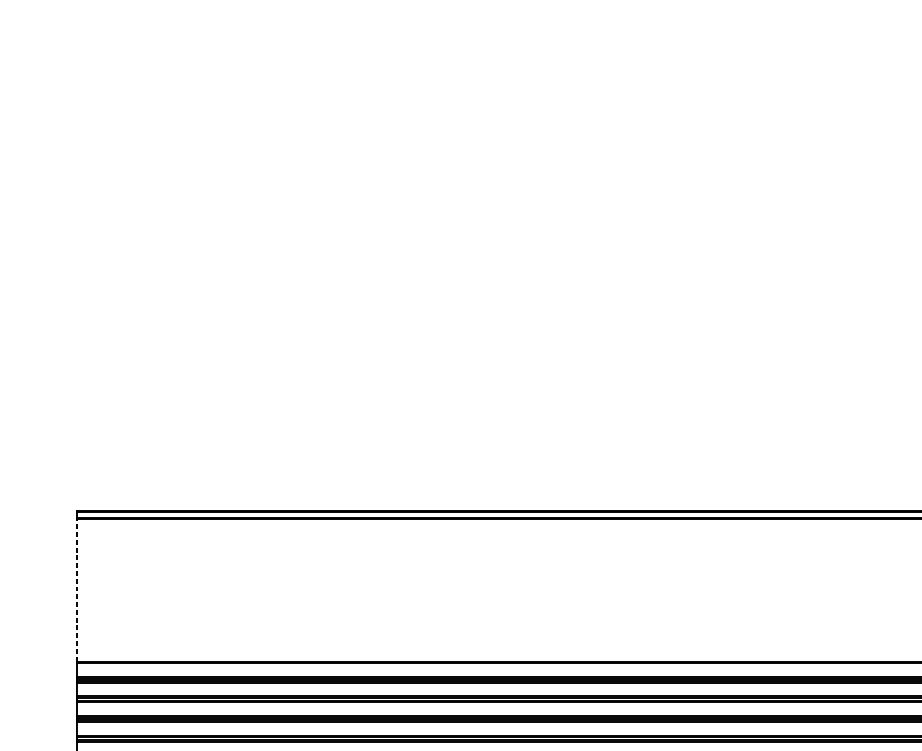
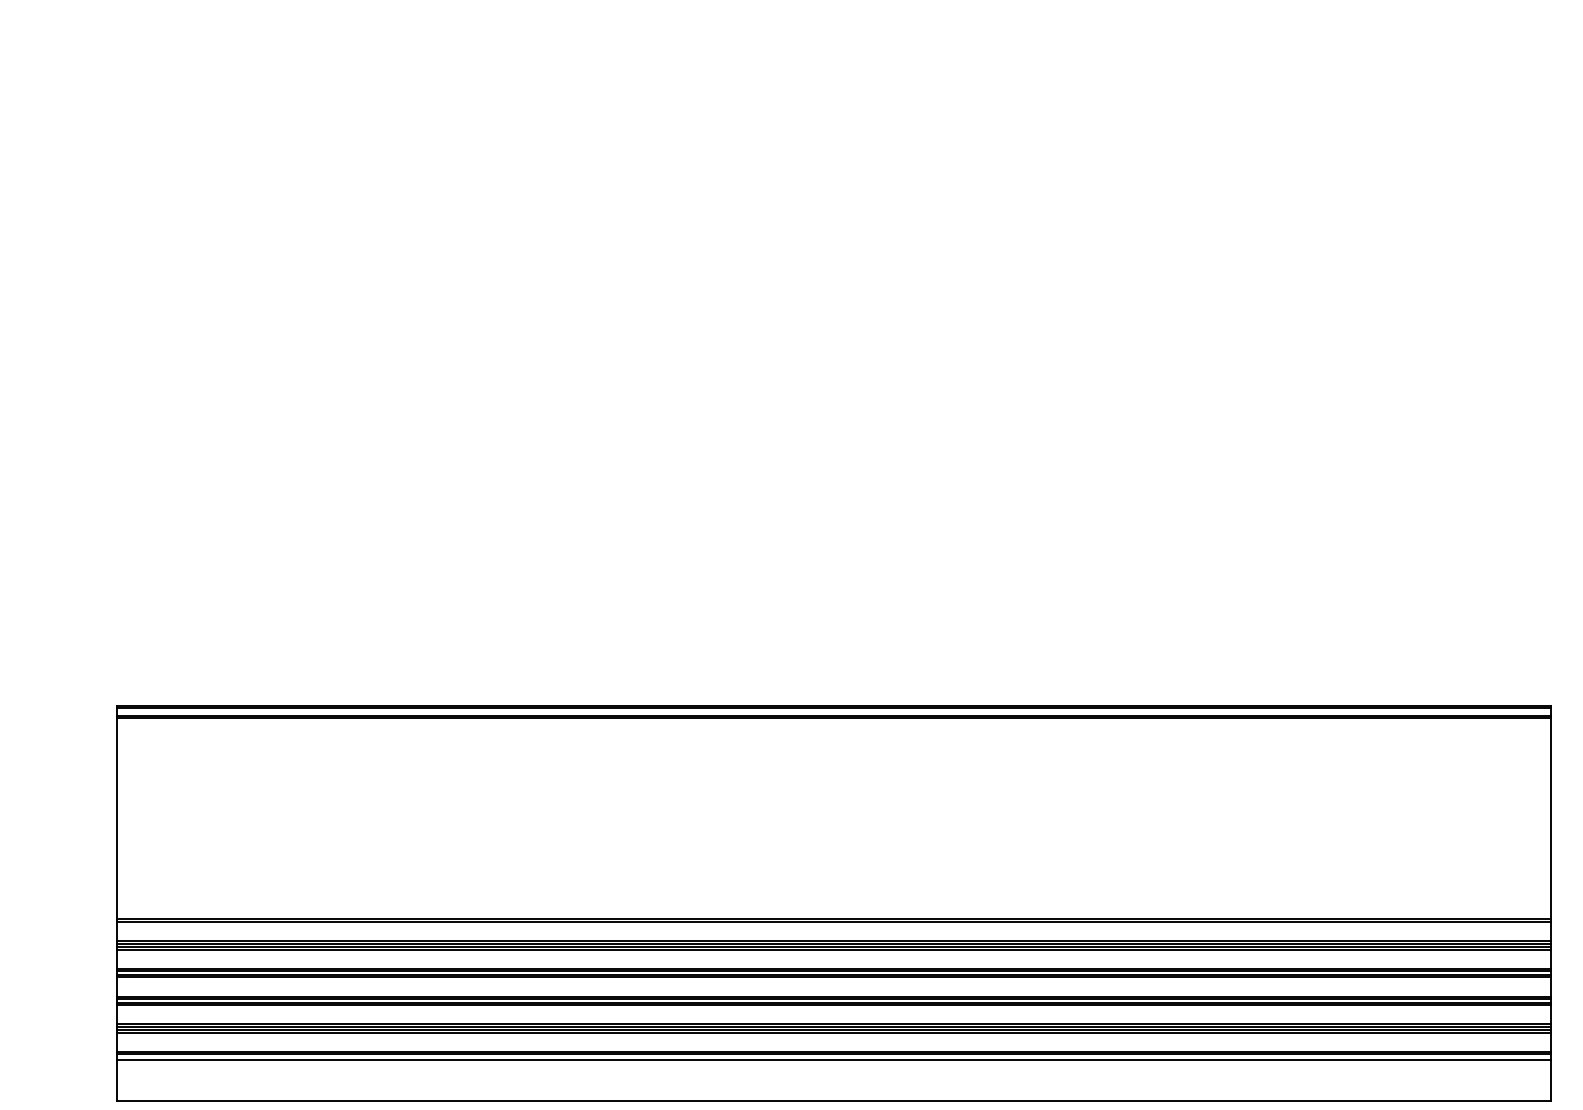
line: (77, 590) -> (117, 818), dashed -> solid

